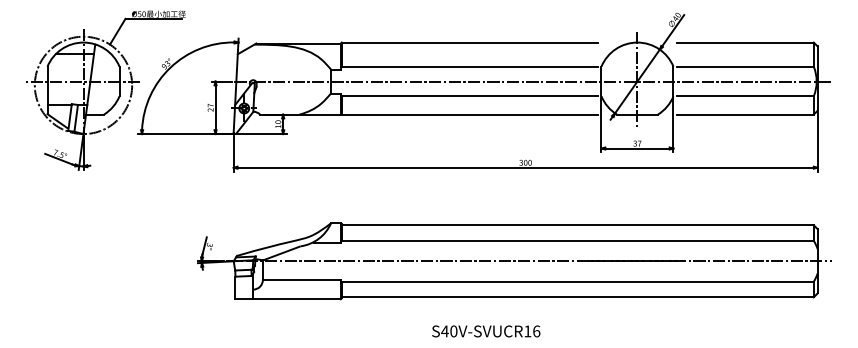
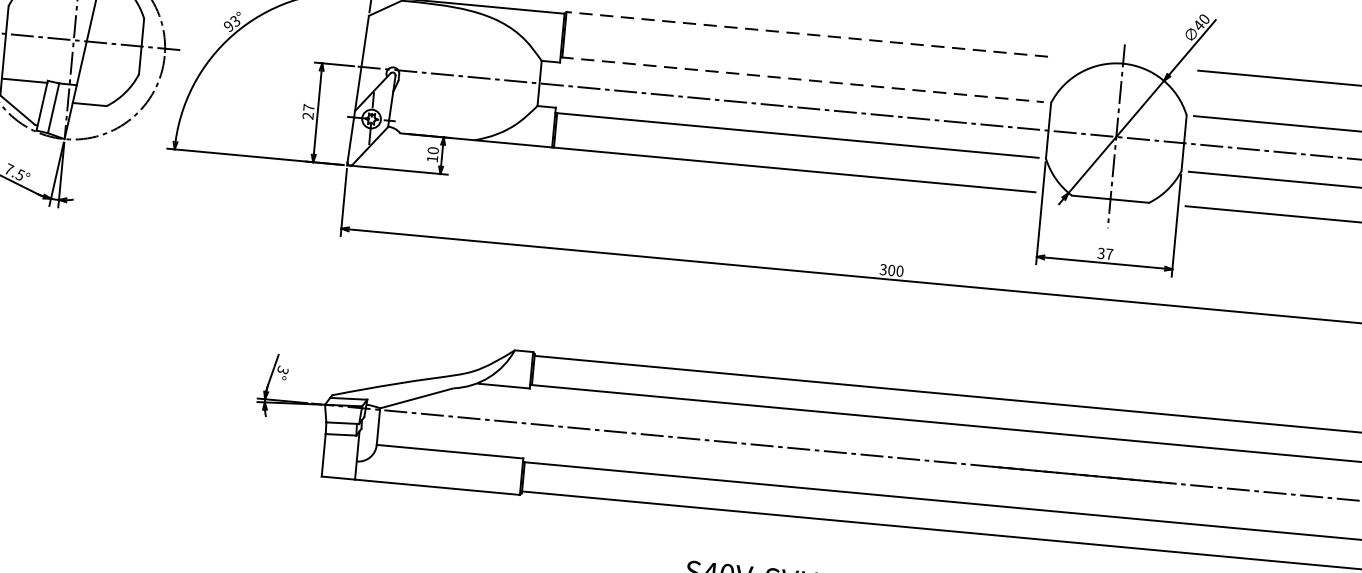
line: (469, 42) -> (807, 34), solid -> dashed
line: (469, 66) -> (802, 79), solid -> dashed

